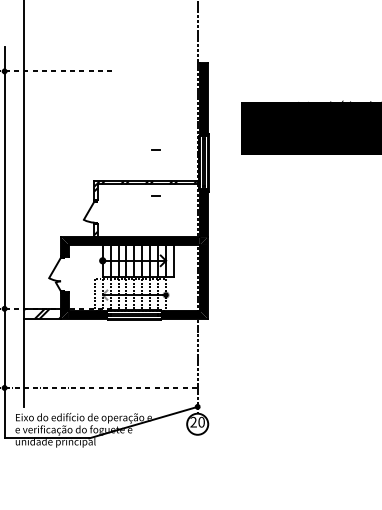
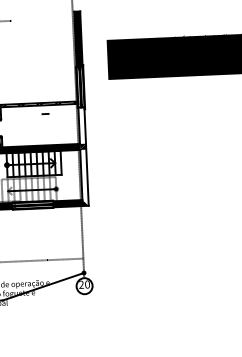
line: (155, 149) -> (43, 78), removed
fill: (203, 213) -> (82, 125), removed
fill: (203, 281) -> (84, 177), removed

